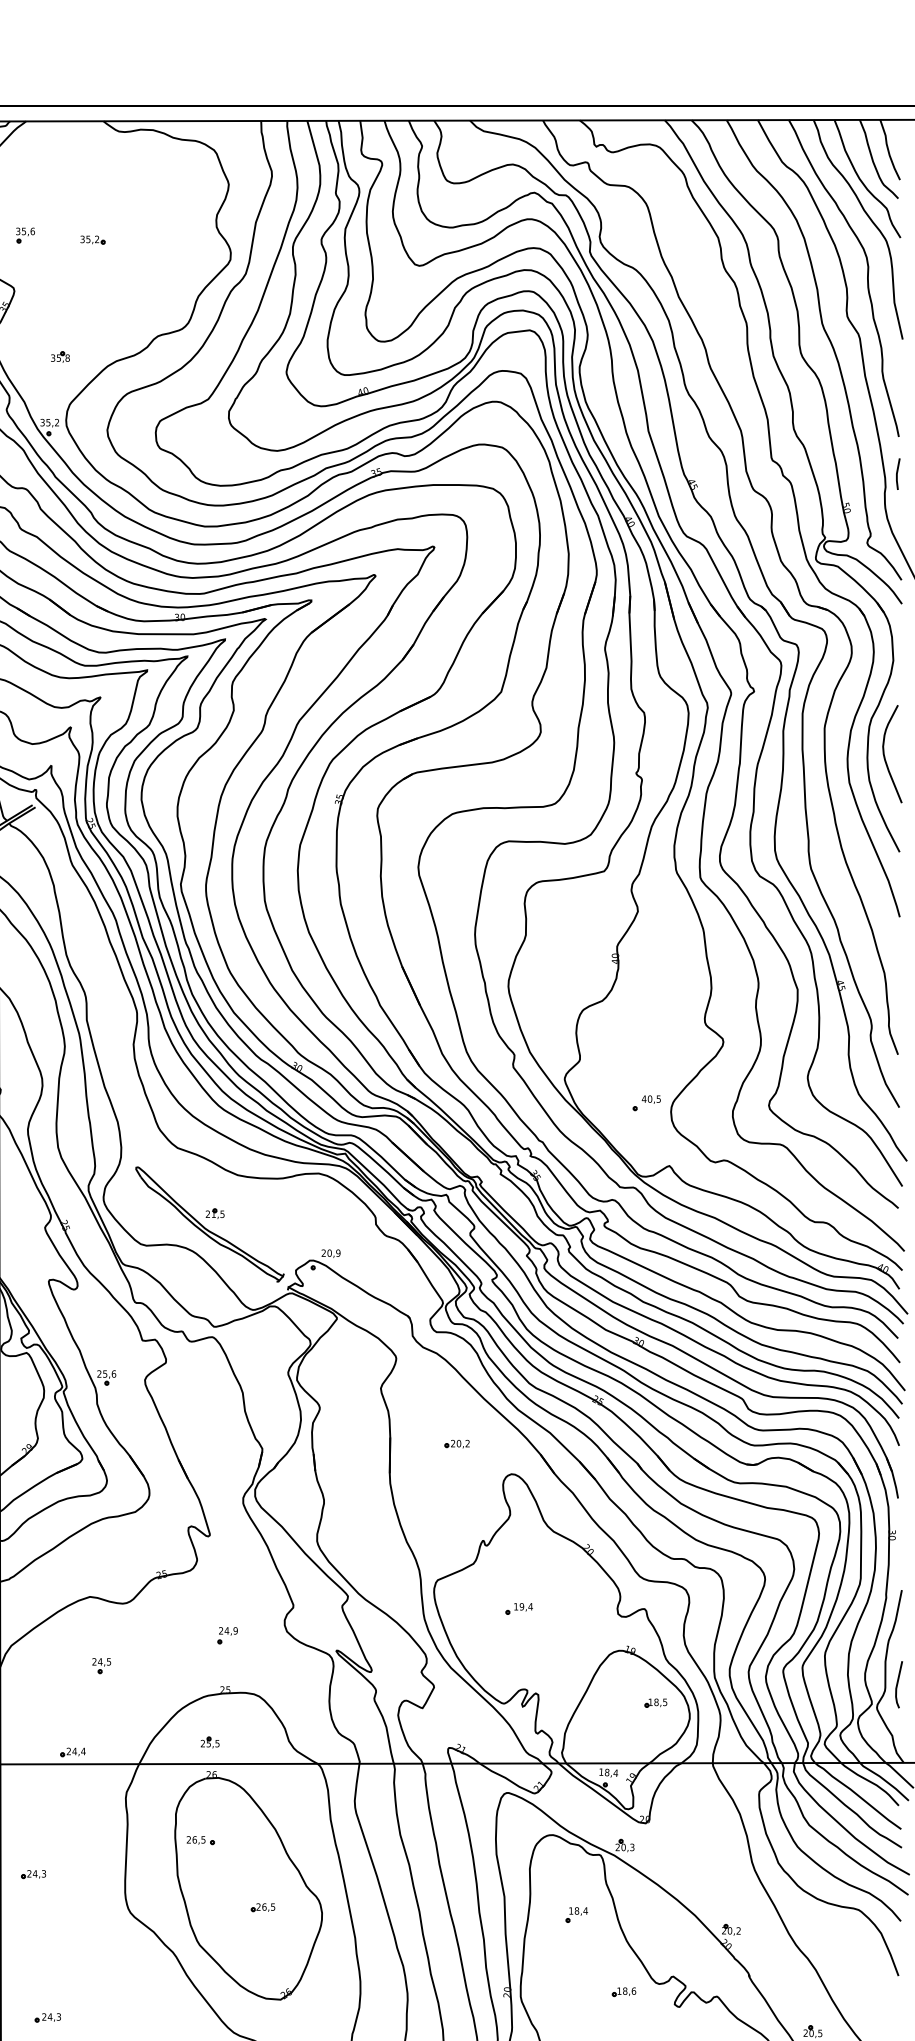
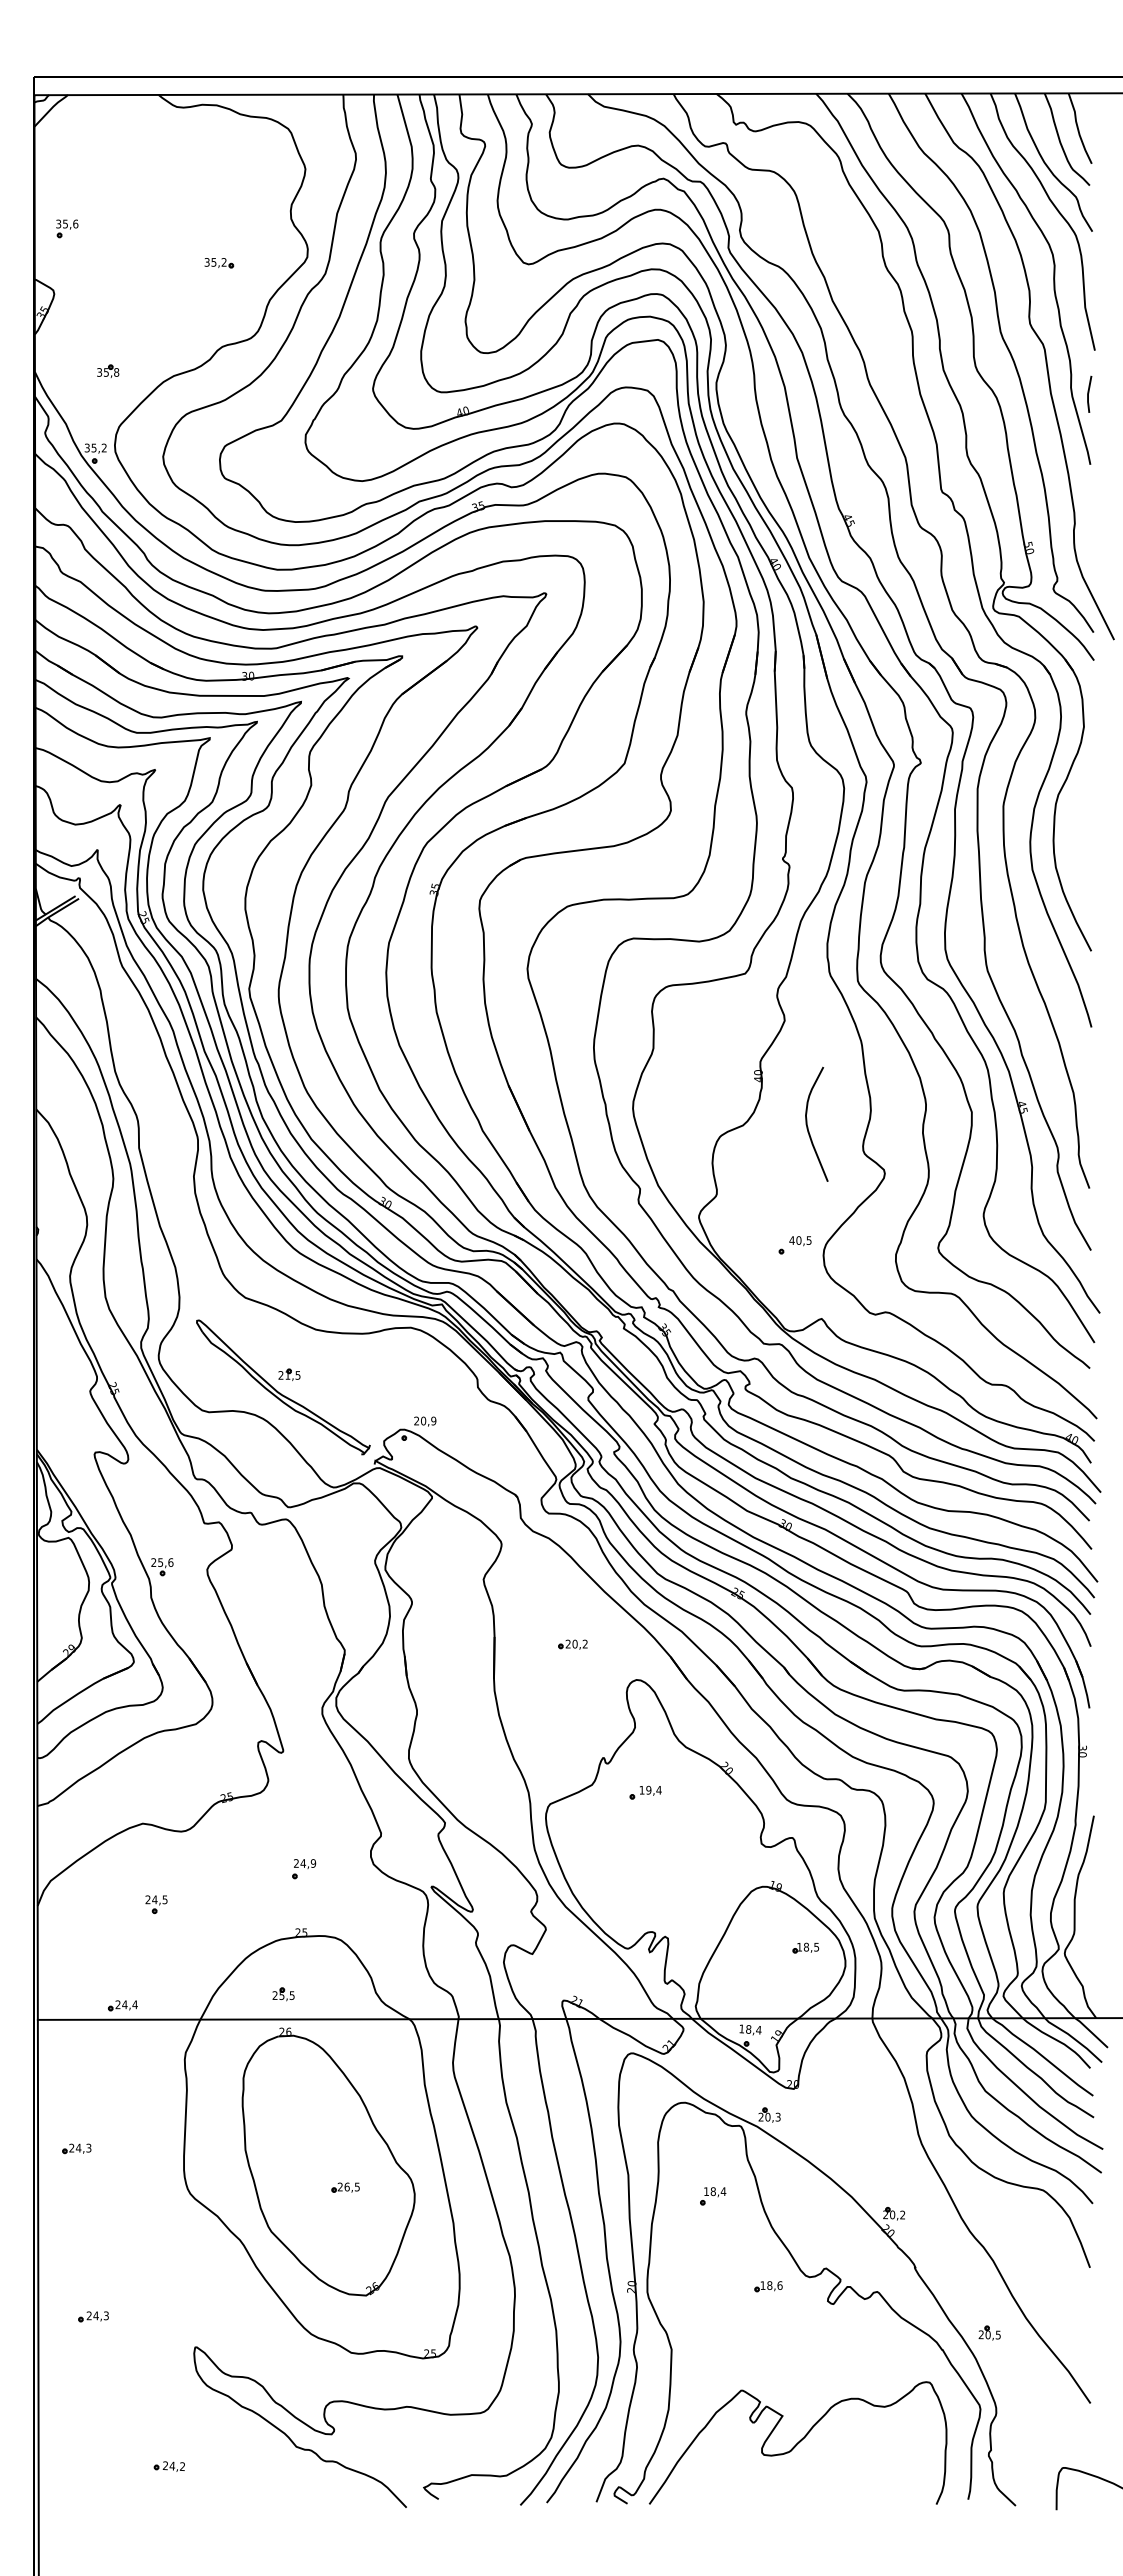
part: (93, 240) -> (219, 263), moved
line: (898, 473) -> (1089, 393), moved
curve: (885, 755) -> (808, 1126), moved
part: (519, 1608) -> (645, 1792), moved
line: (898, 1684) -> (1089, 1926), removed
part: (200, 1840) -> (272, 2109), removed

